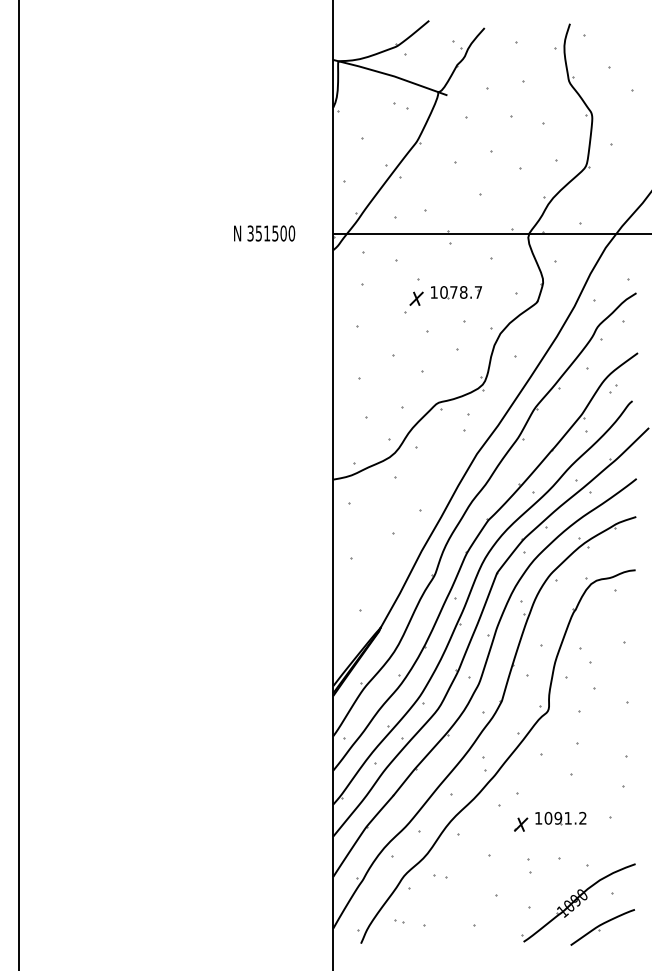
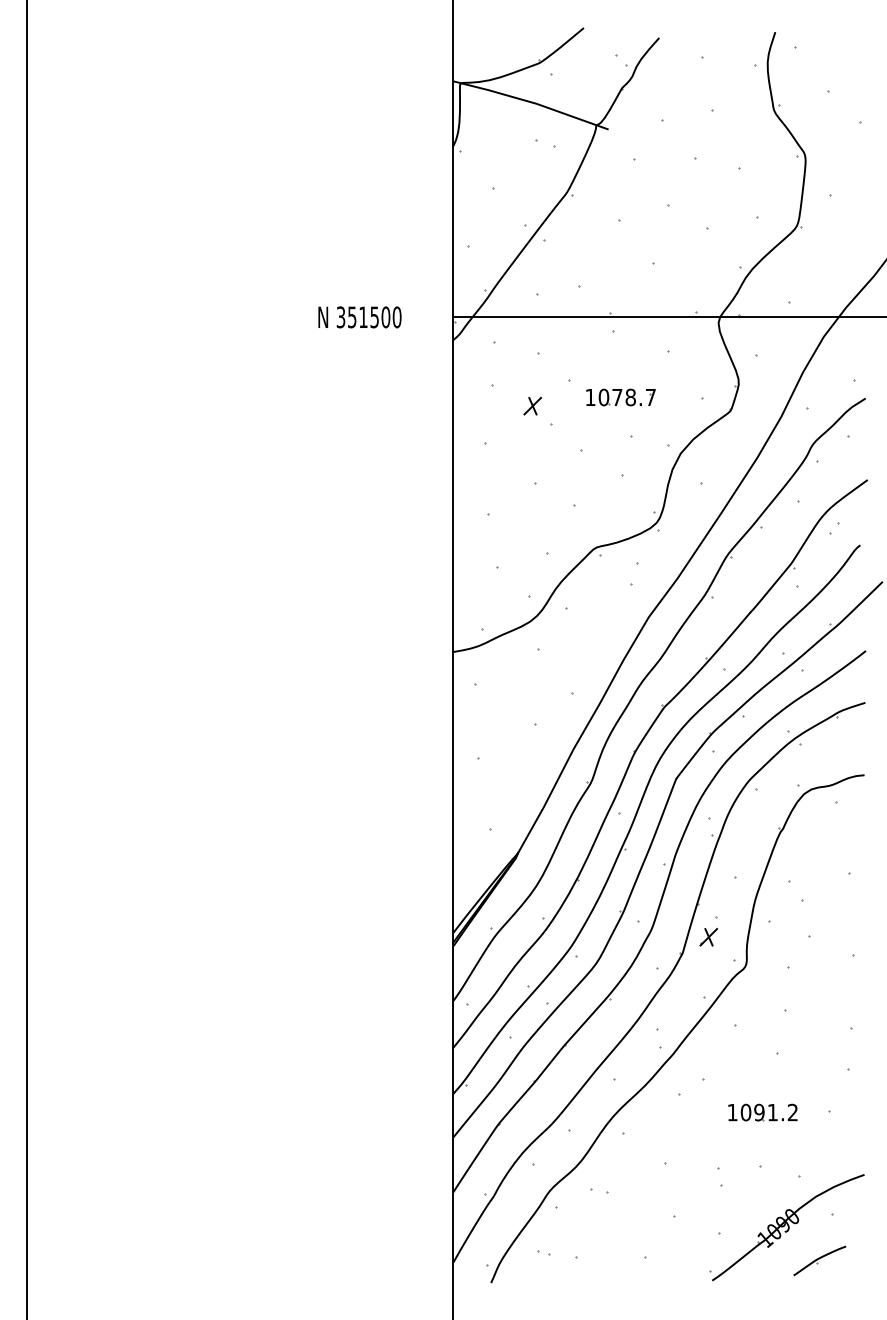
part: (416, 299) -> (532, 406), moved
part: (520, 824) -> (708, 937), moved
part: (602, 927) -> (819, 1260), size x0.6

